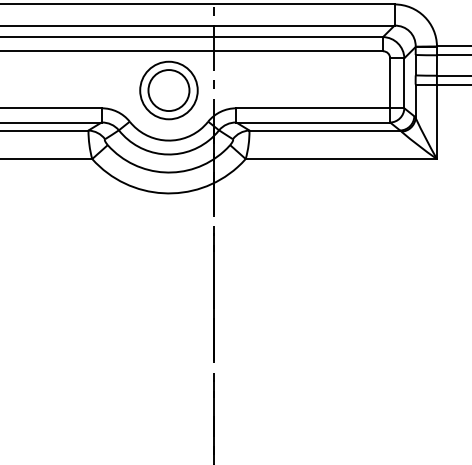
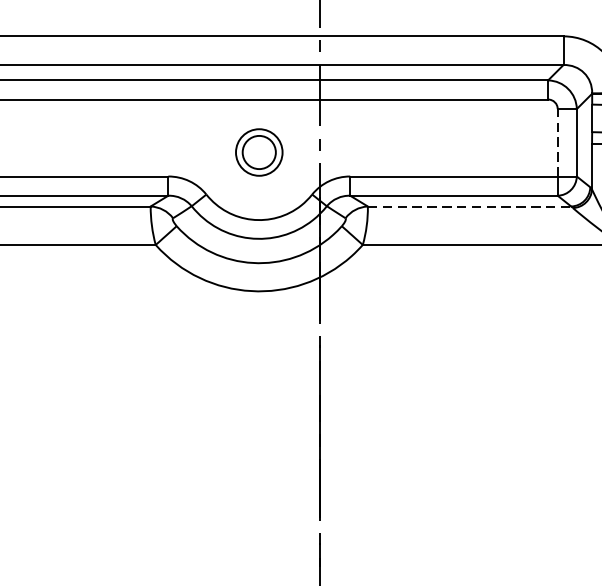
line: (390, 83) -> (558, 143), solid -> dashed
part: (168, 90) -> (258, 152), size x0.6
line: (325, 130) -> (470, 206), solid -> dashed

